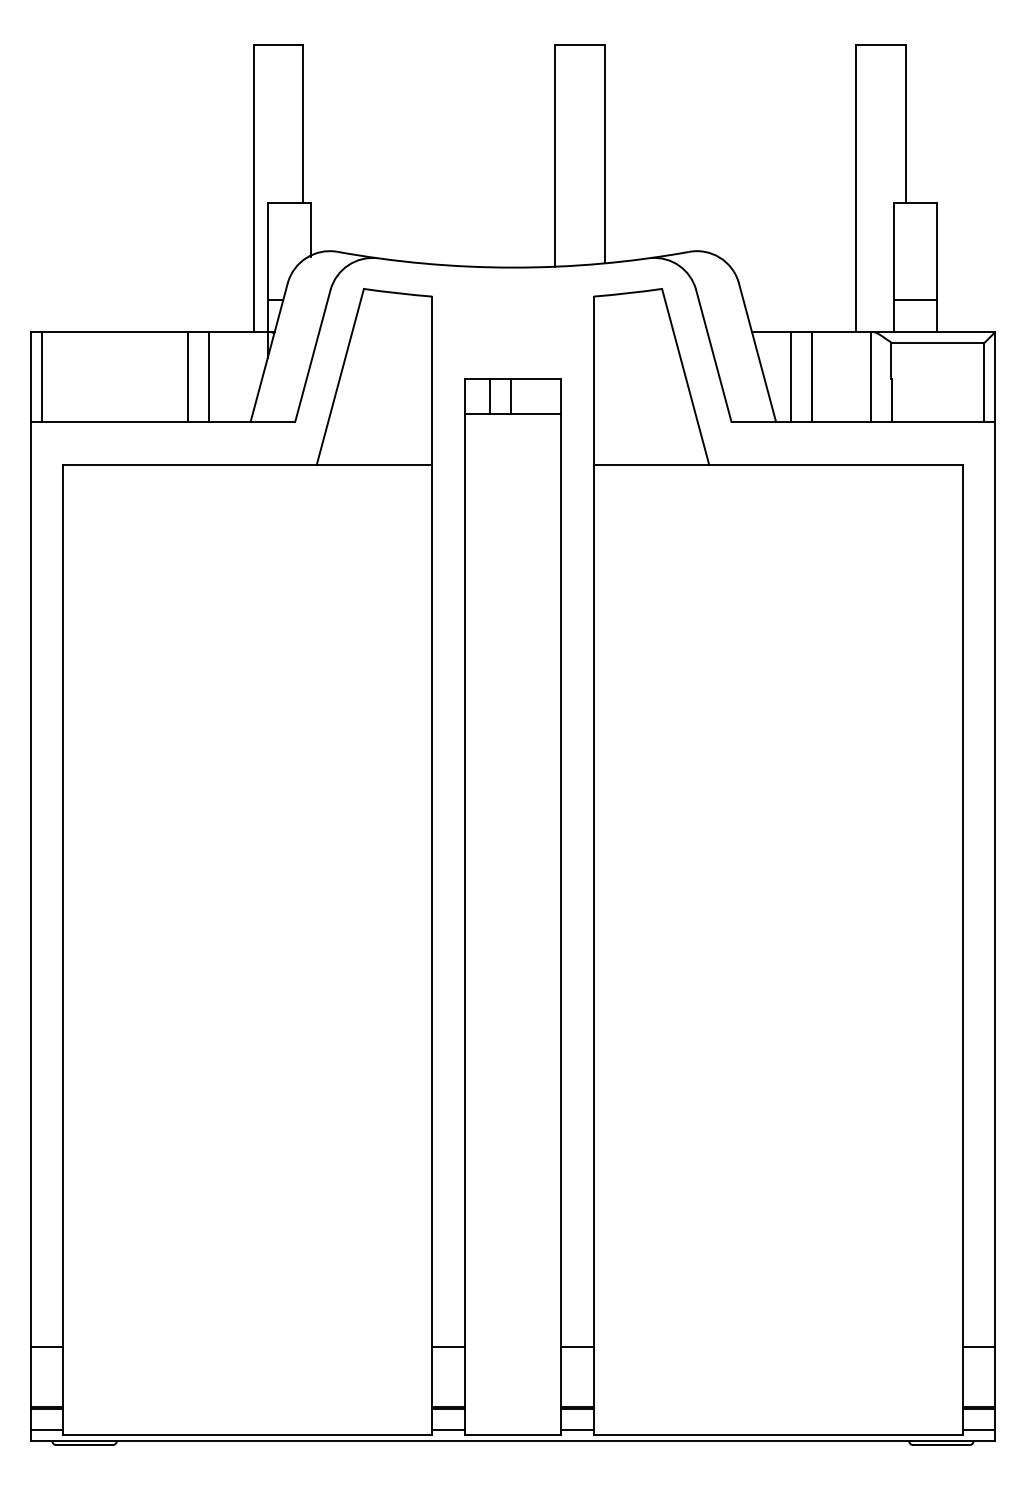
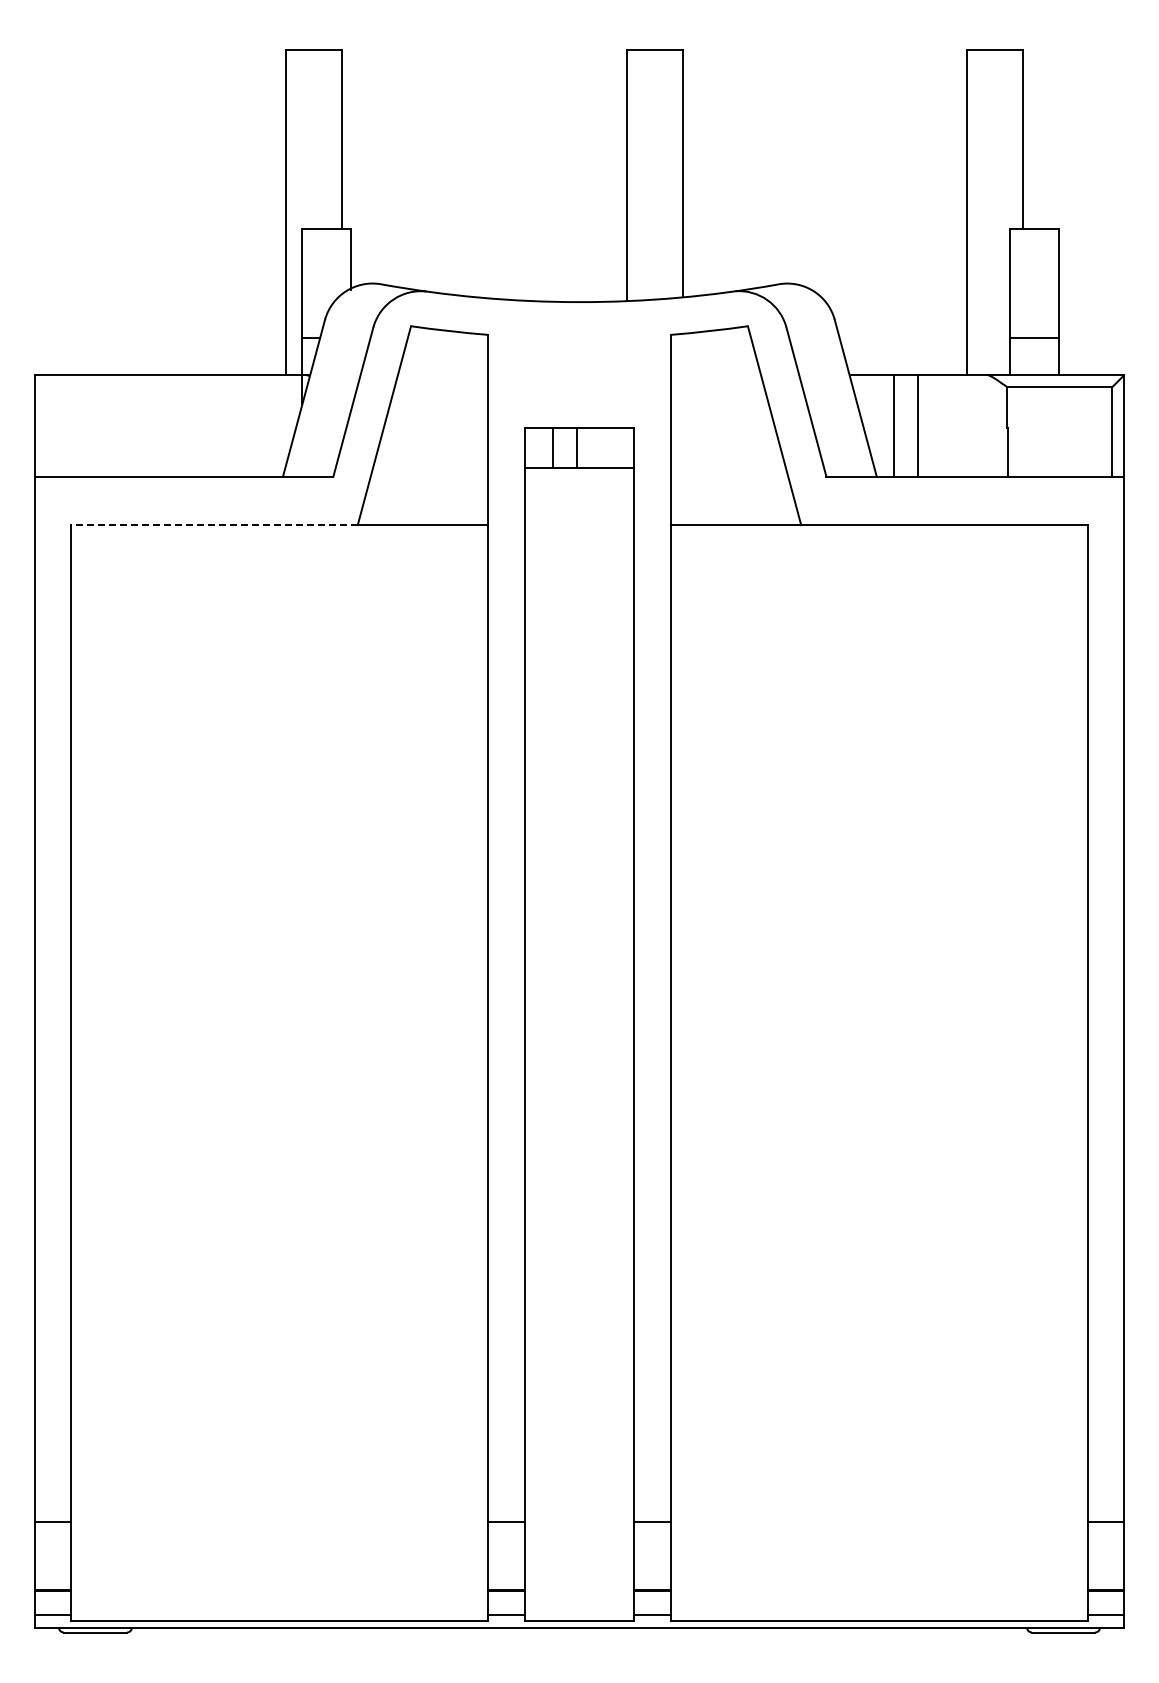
line: (41, 376) -> (46, 425), removed
line: (188, 376) -> (212, 425), removed
line: (209, 376) -> (236, 425), removed
line: (870, 376) -> (983, 425), removed
line: (189, 465) -> (213, 525), solid -> dashed

